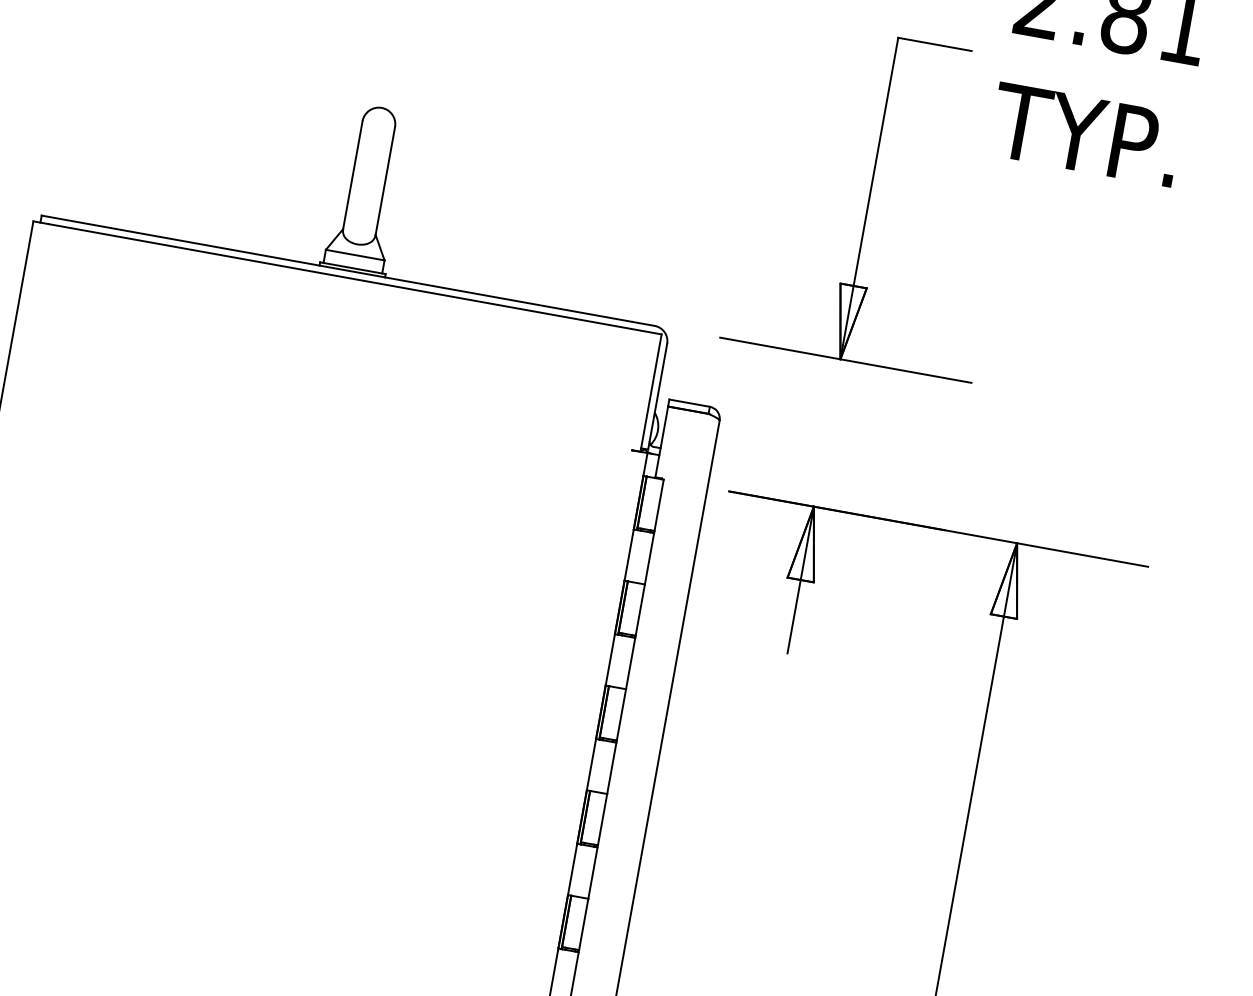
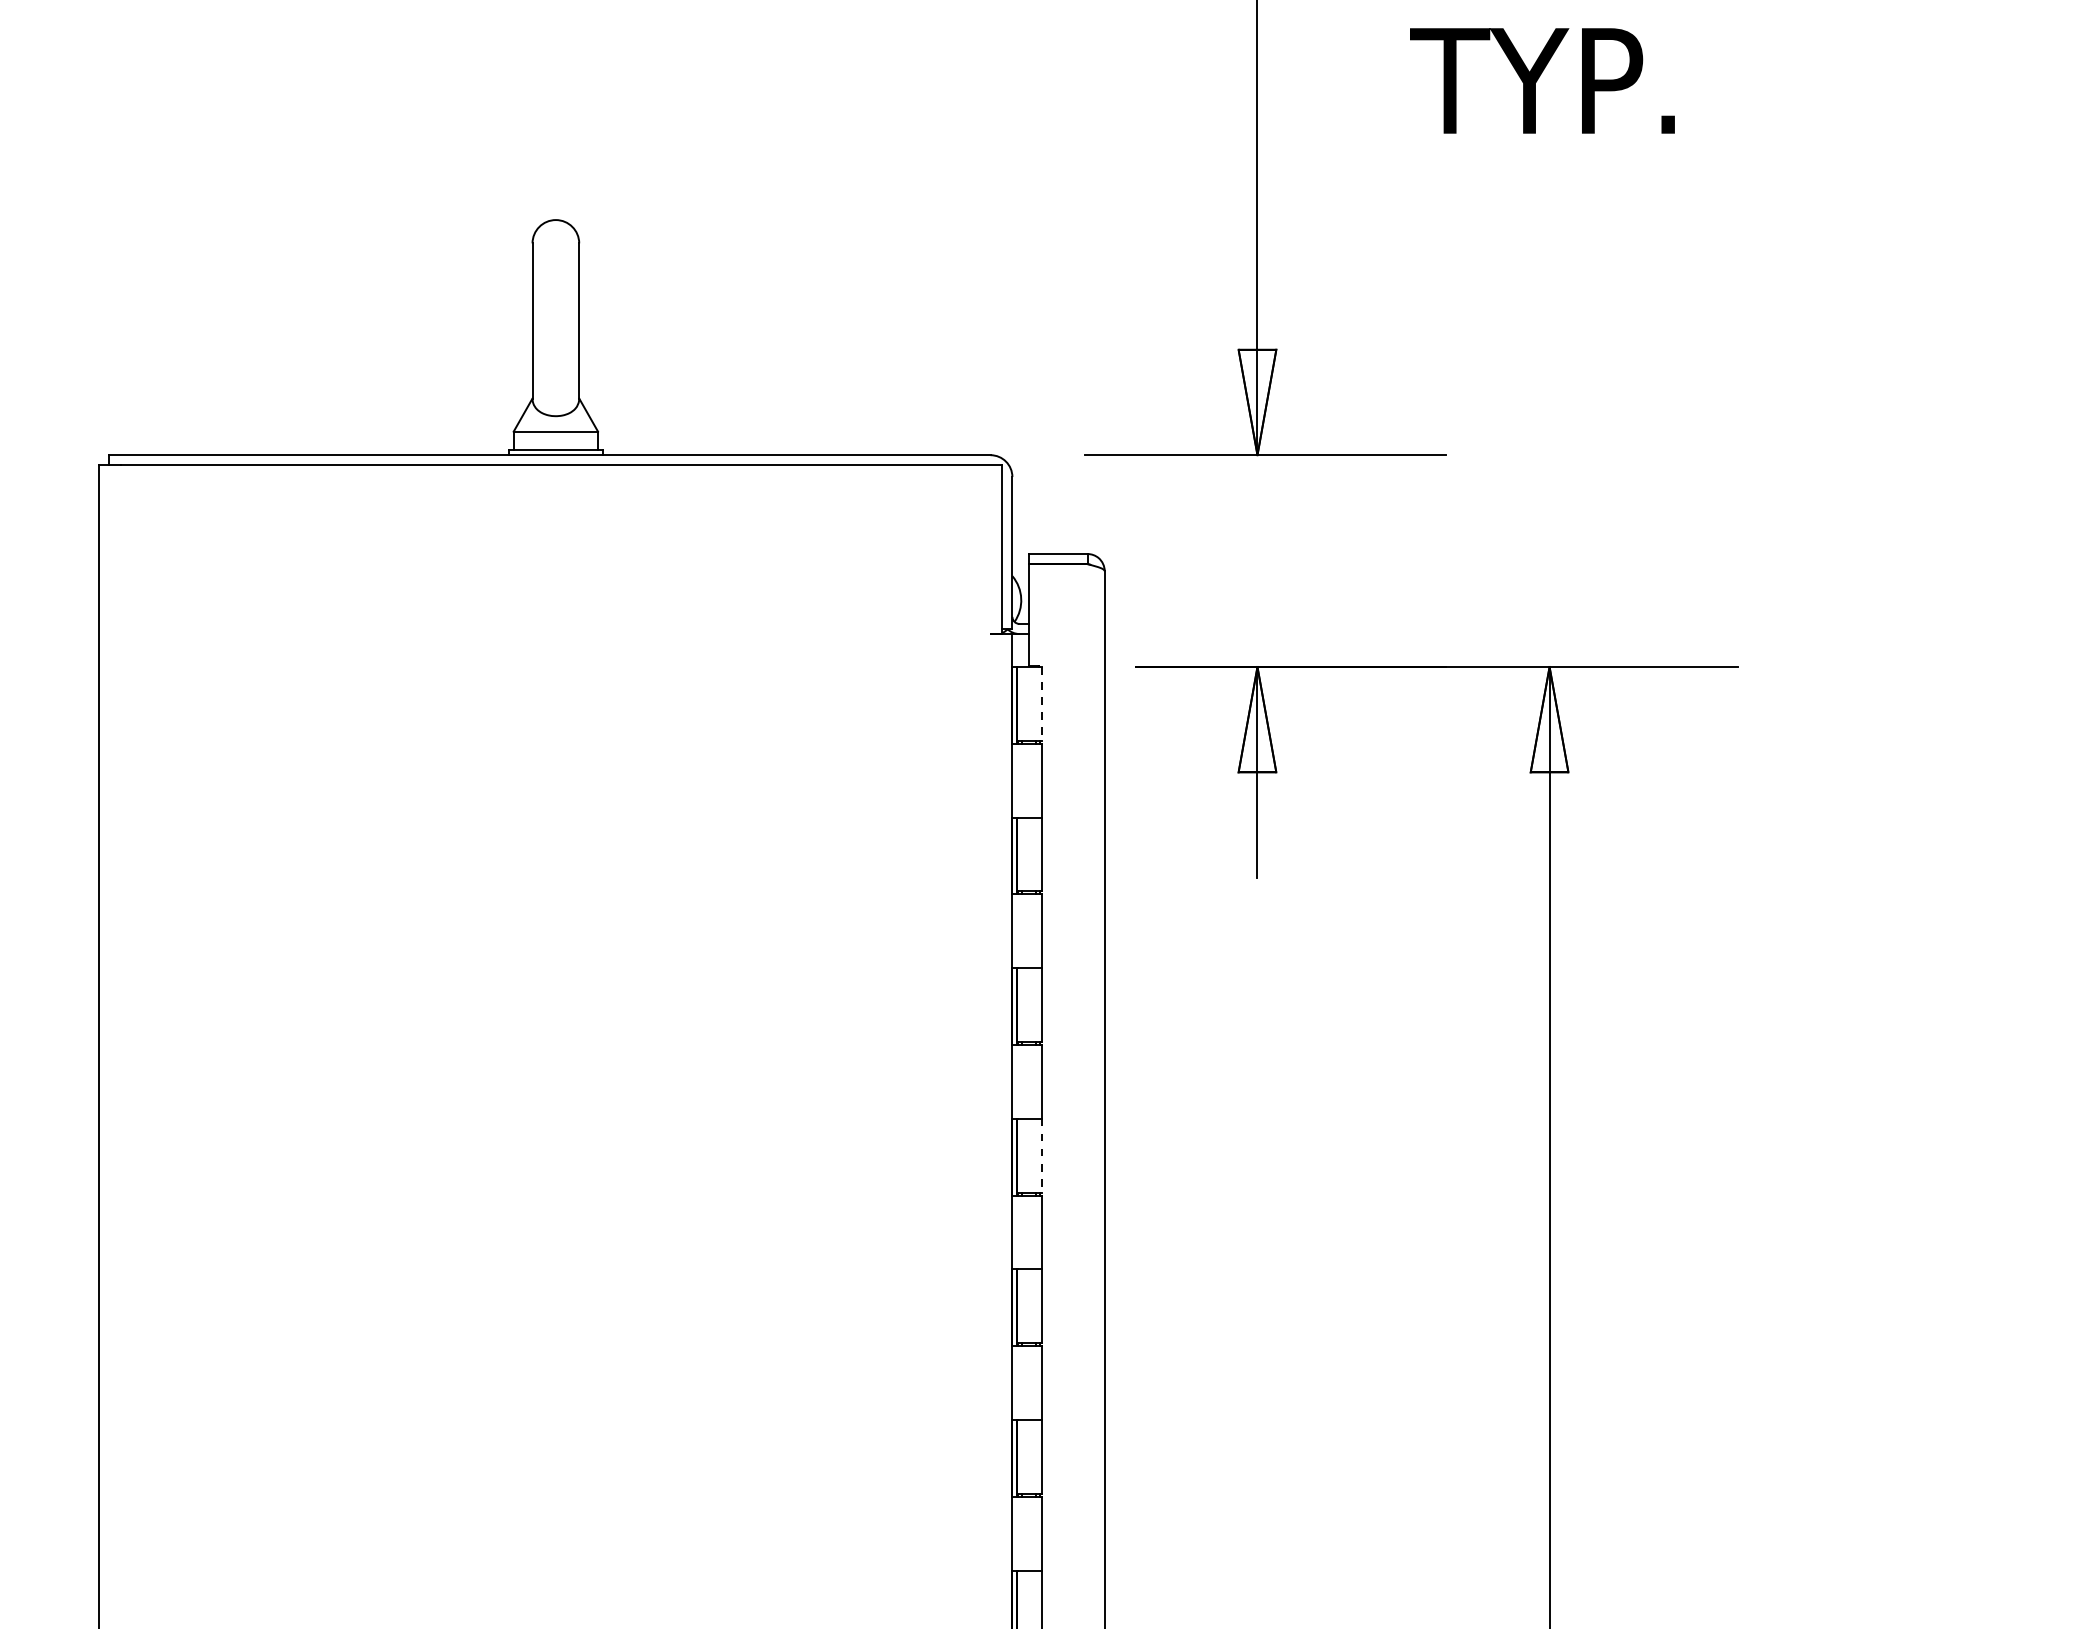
line: (659, 505) -> (1041, 703), solid -> dashed
line: (602, 819) -> (1041, 1155), solid -> dashed

